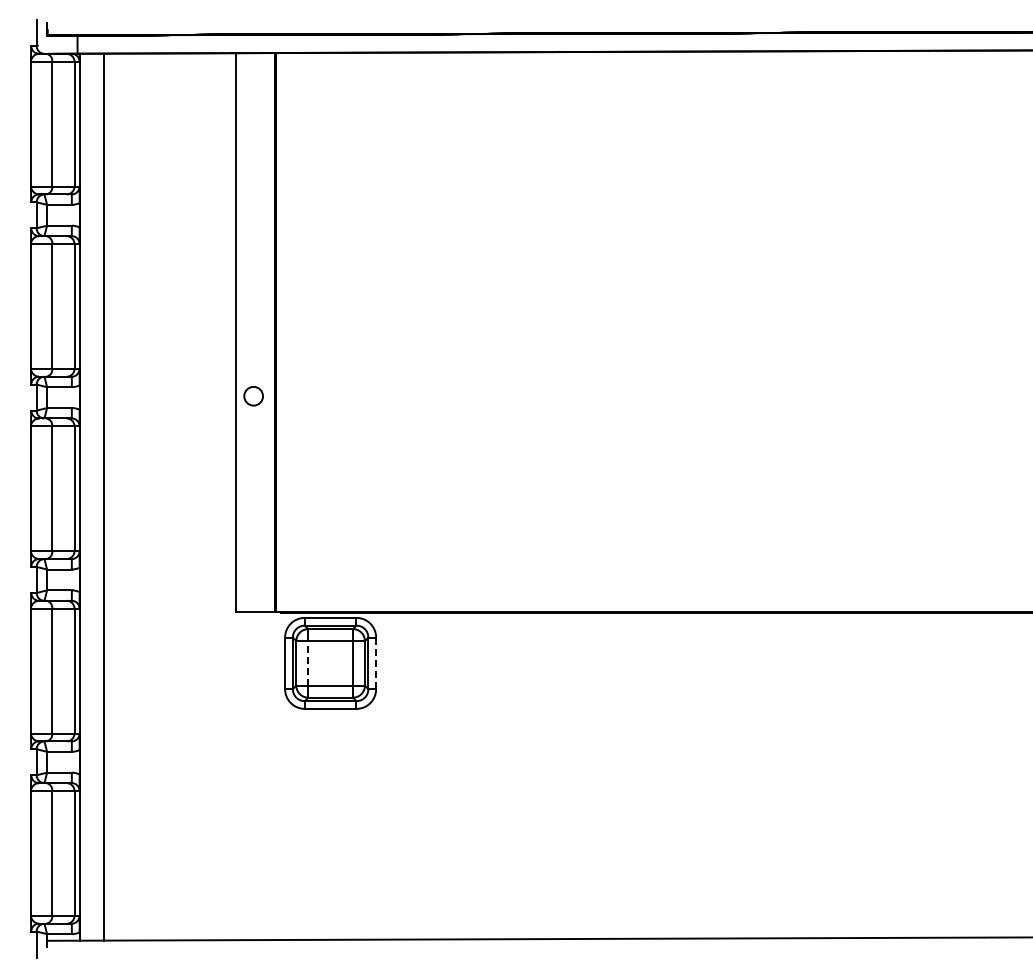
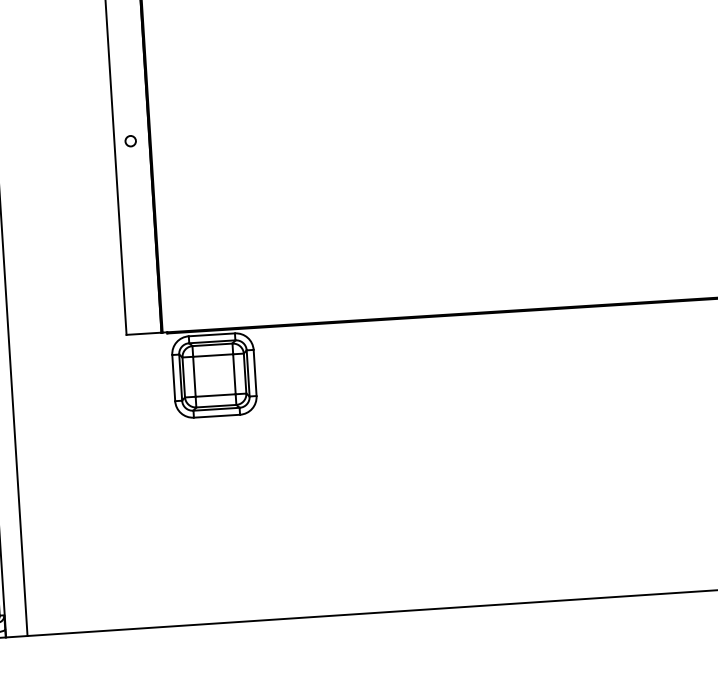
circle: (253, 396) -> (130, 141), size x0.62
line: (308, 662) -> (194, 375), dashed -> solid
line: (376, 663) -> (255, 373), dashed -> solid

